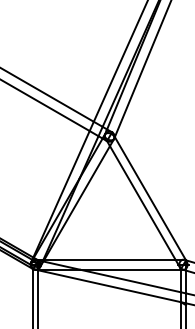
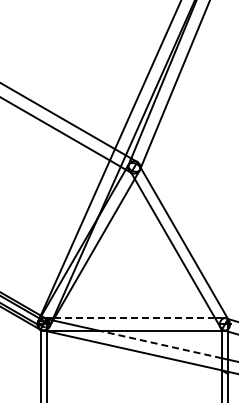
line: (109, 259) -> (134, 318), solid -> dashed
line: (130, 281) -> (159, 344), solid -> dashed

